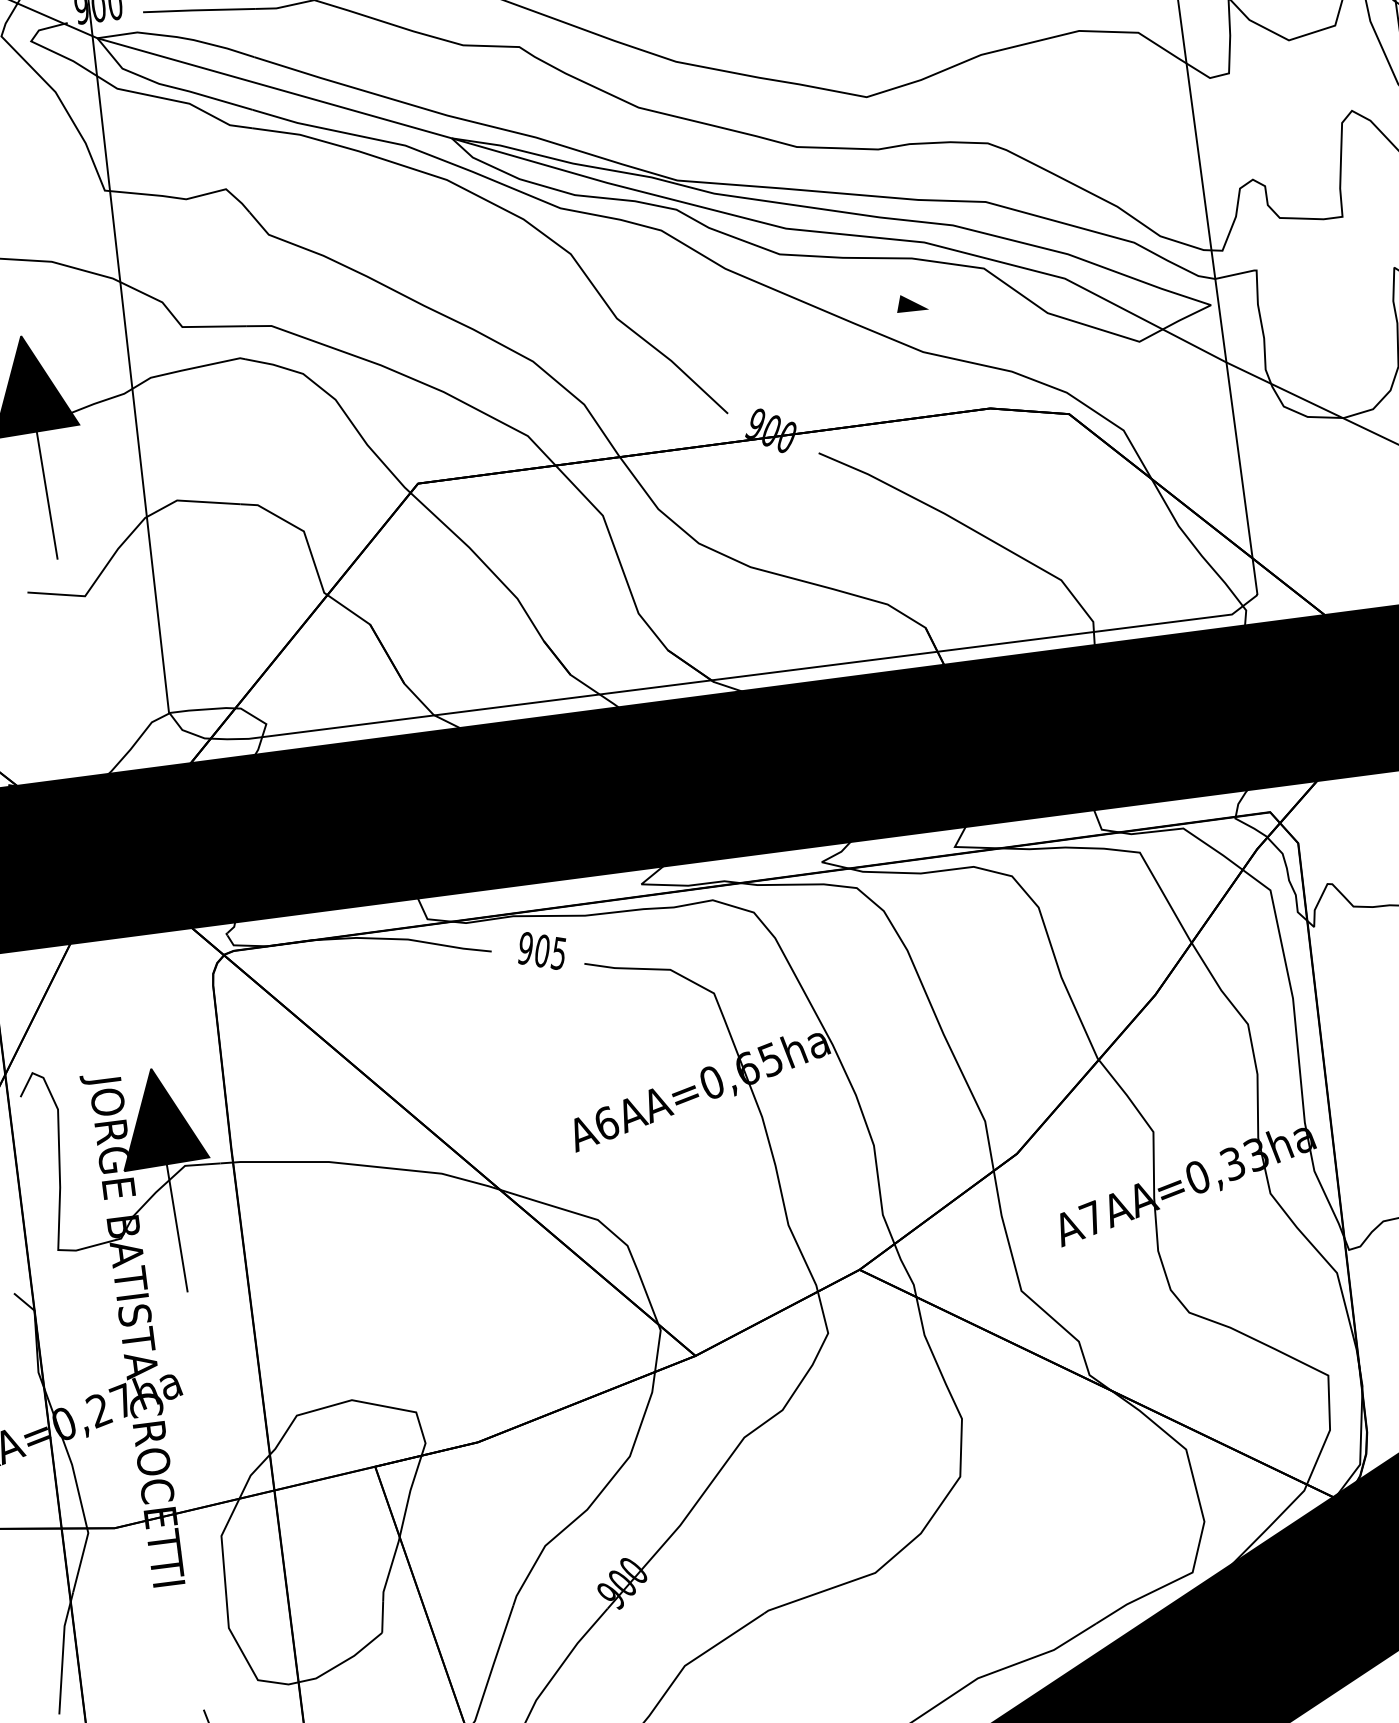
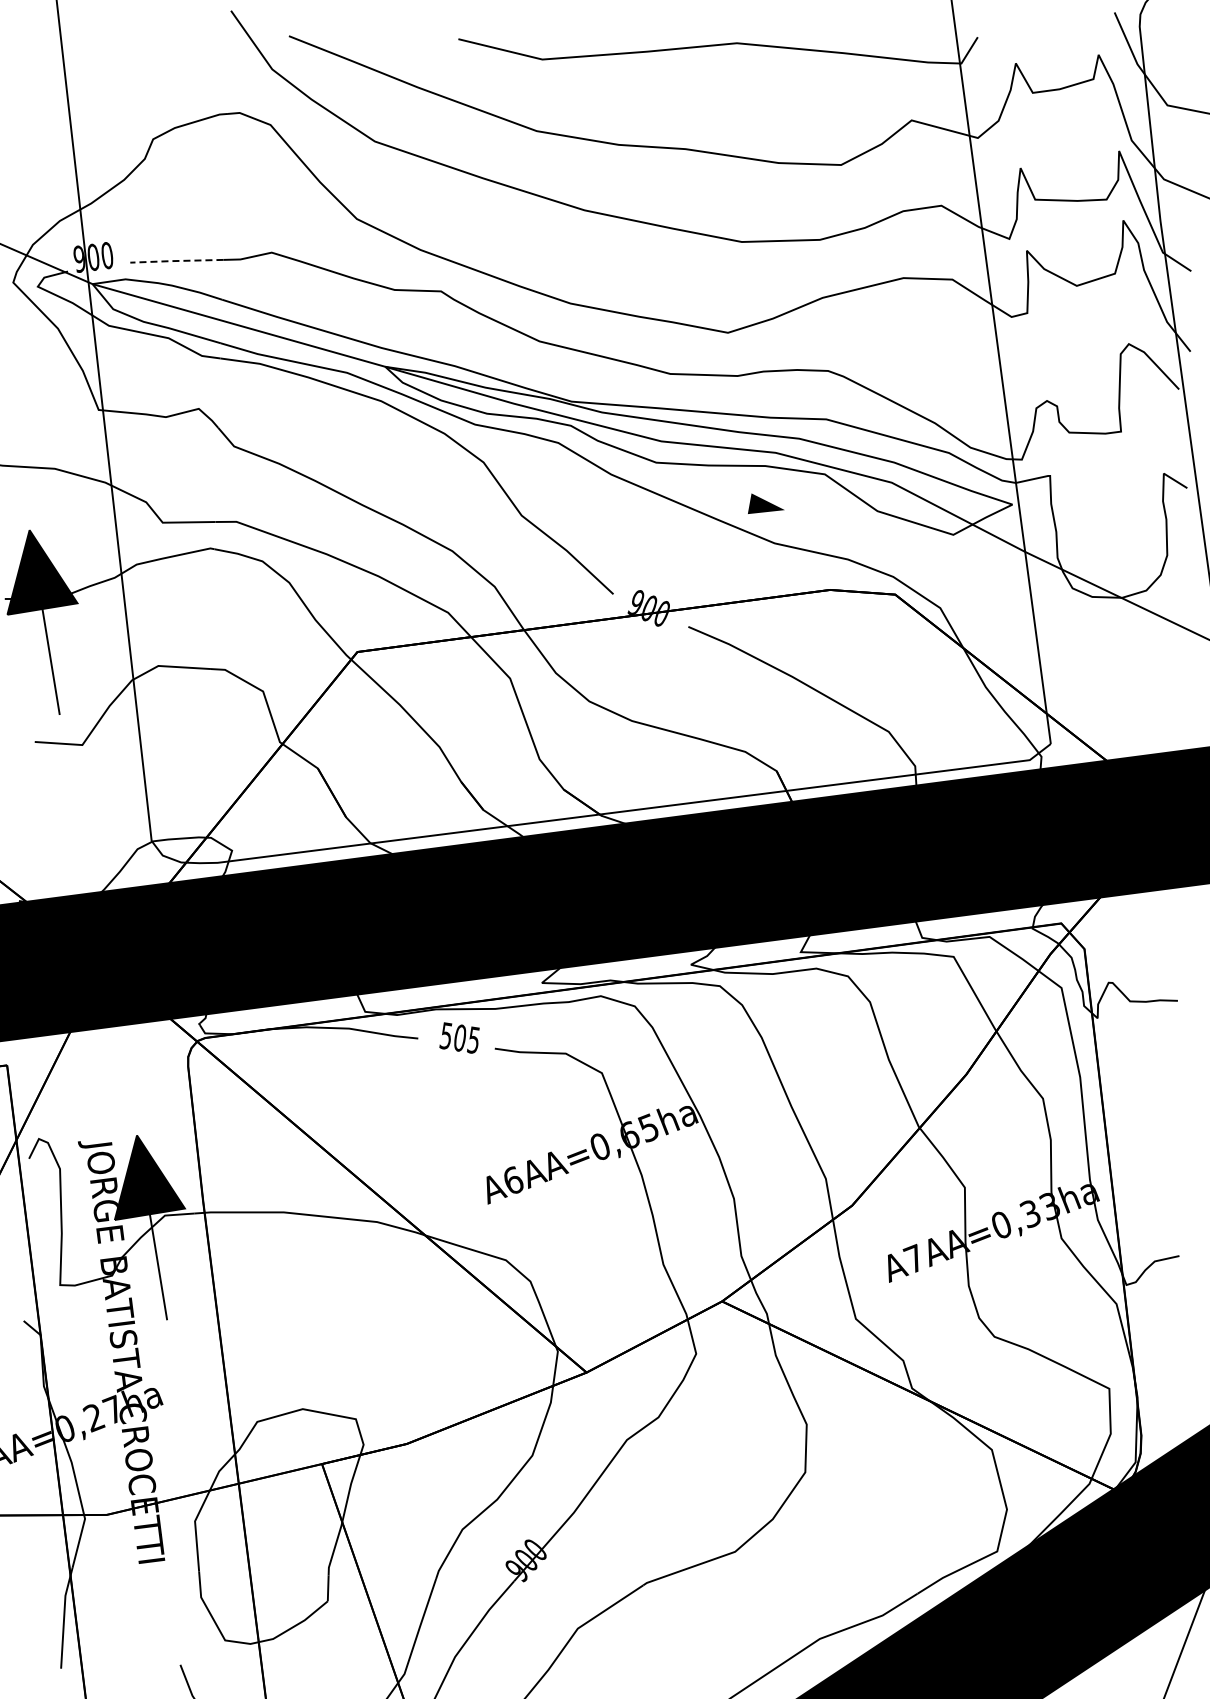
line: (197, 10) -> (175, 261), solid -> dashed
part: (913, 303) -> (766, 503), size x1.4
text: (524, 947) -> (445, 1035), 905 -> 505

